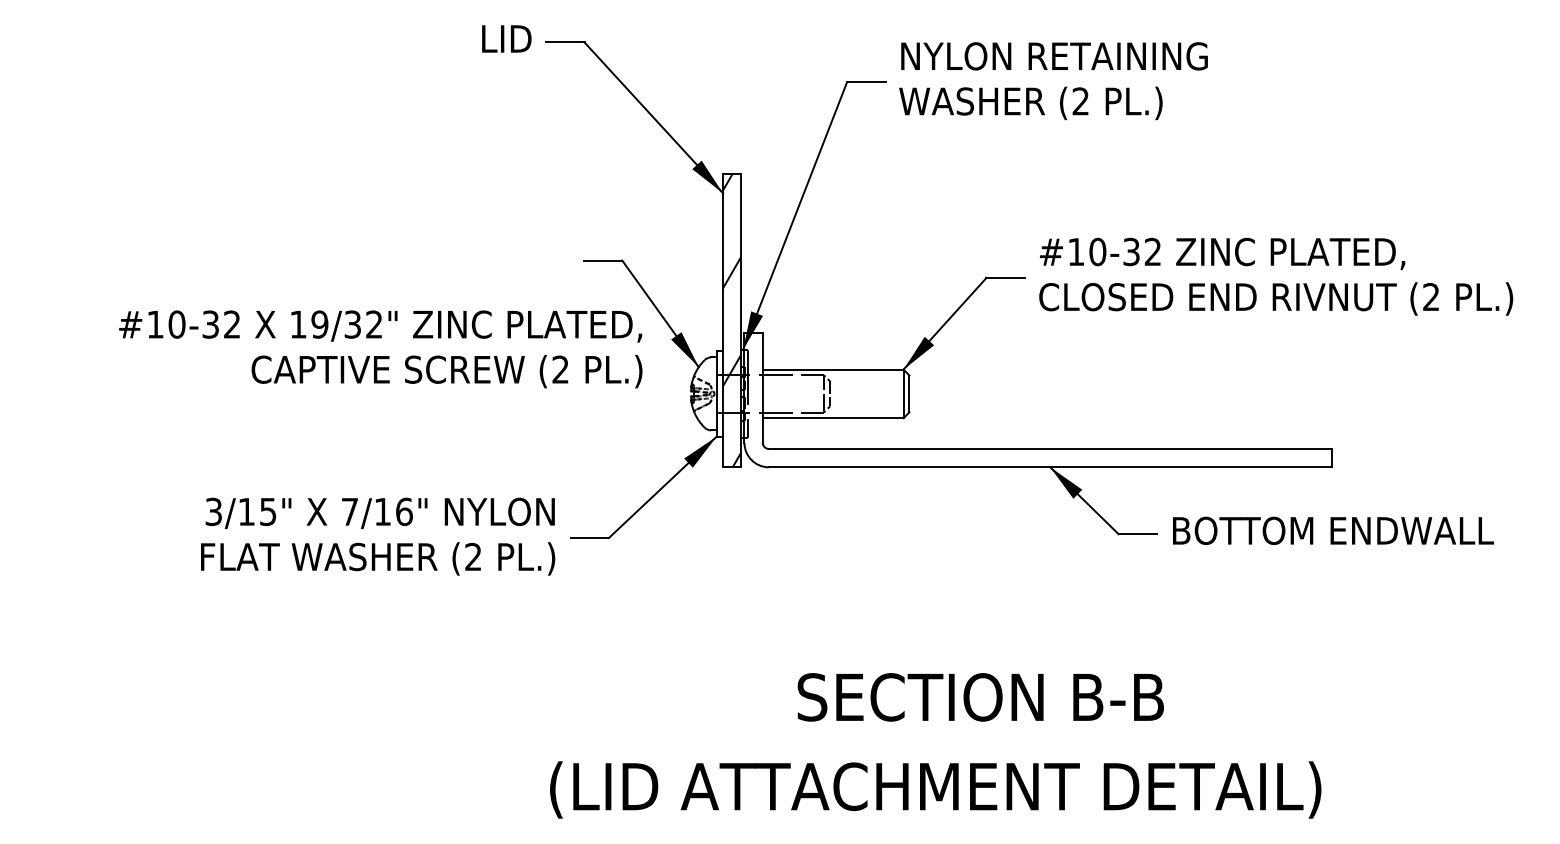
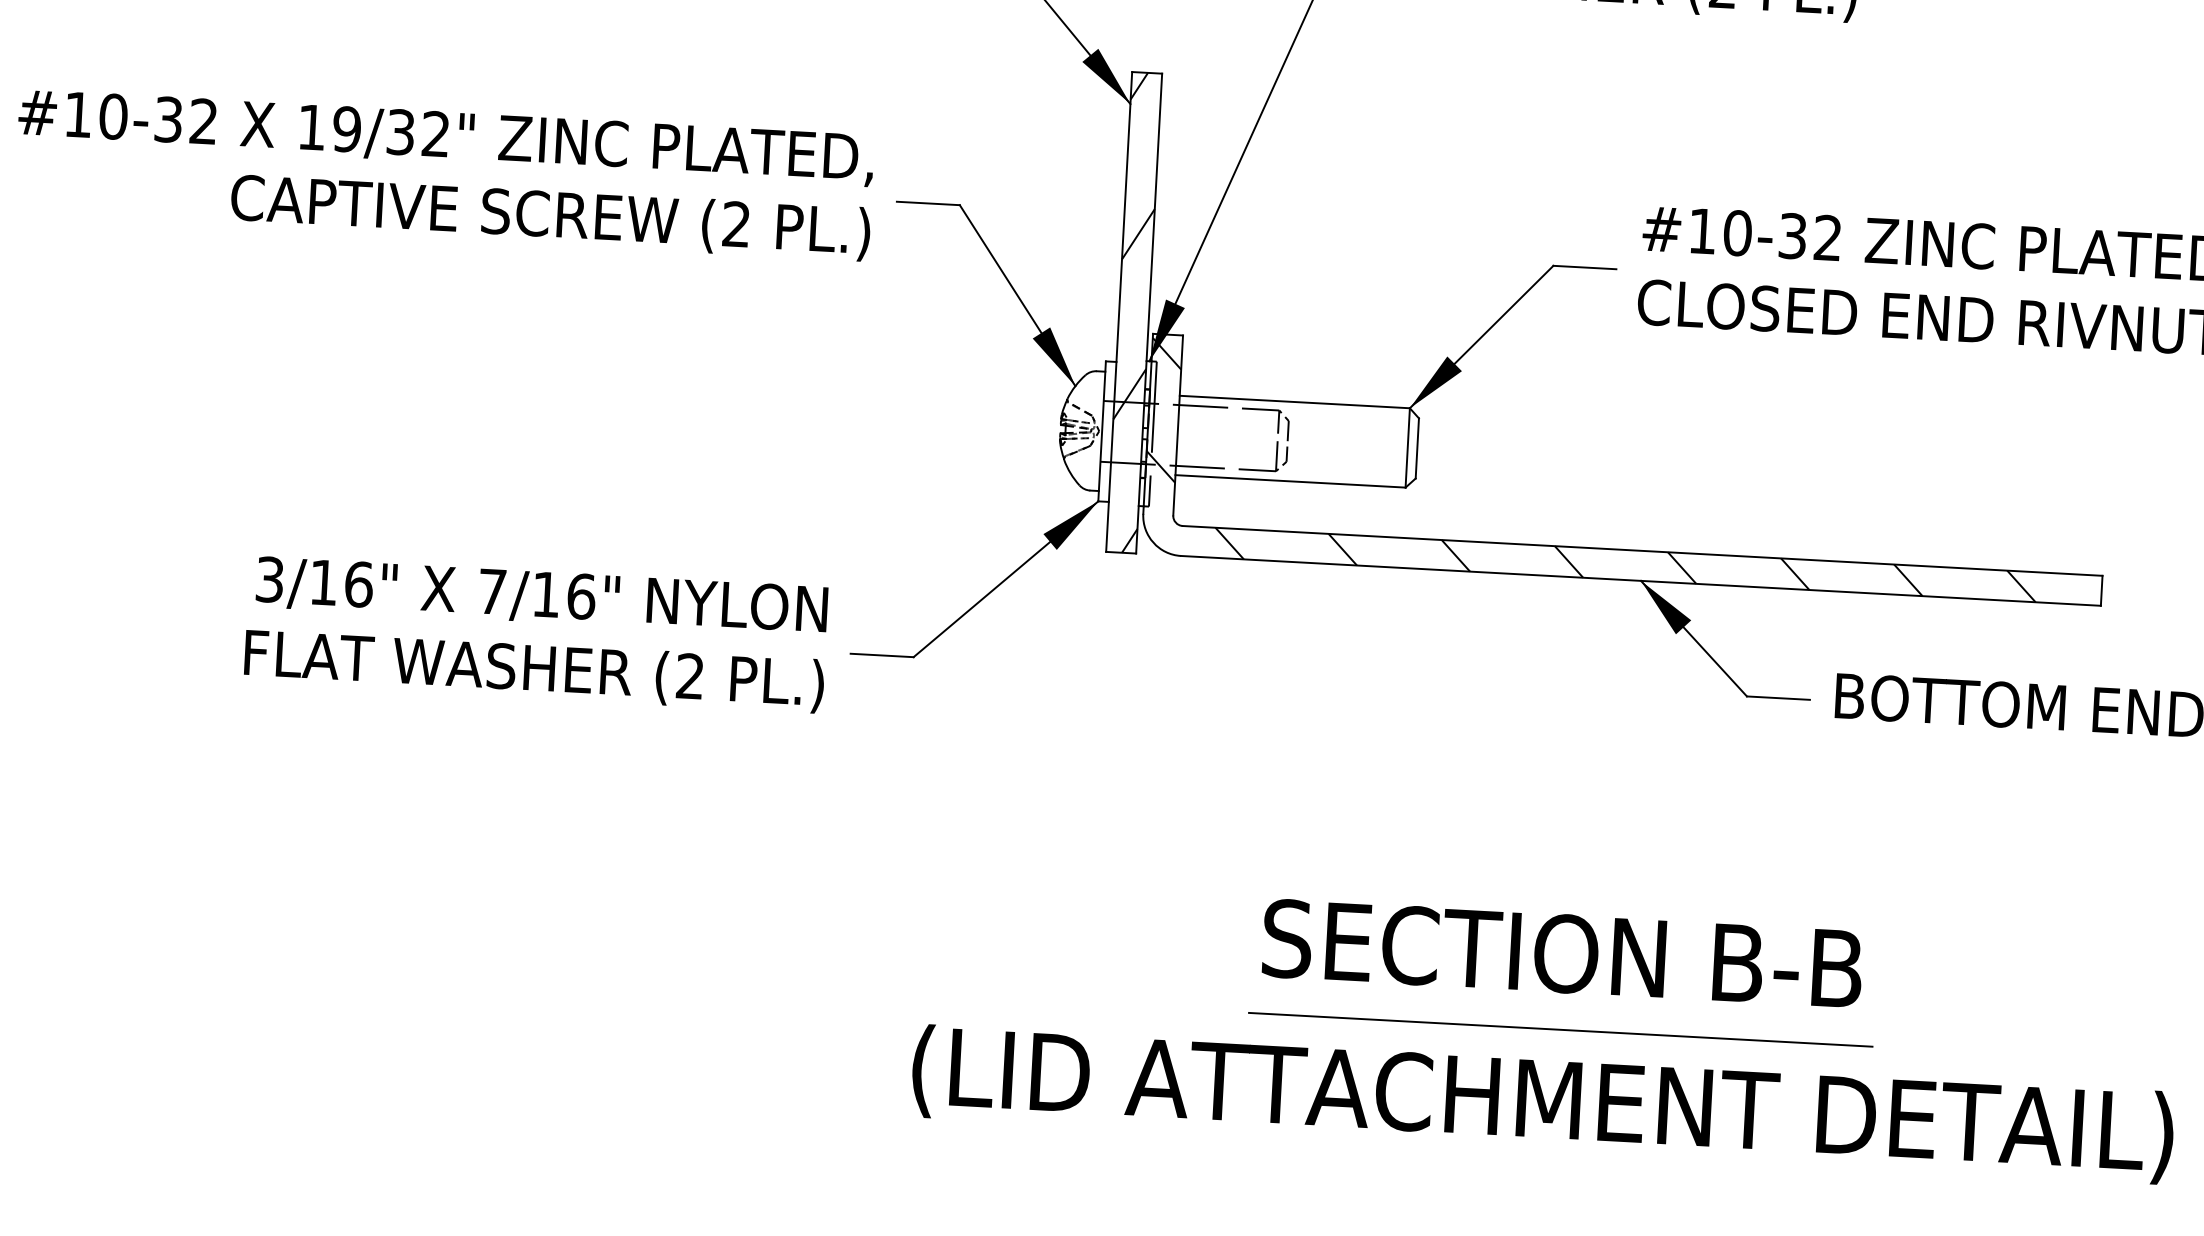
text: (380, 349) -> (443, 175), moved
hatch: (1017, 401) -> (1593, 470), added
text: (268, 511) -> (359, 583), 3/15" -> 3/16"
text: (980, 697) -> (1562, 953), moved
line: (1015, 743) -> (1559, 1029), added
text: (935, 789) -> (1542, 1103), moved

